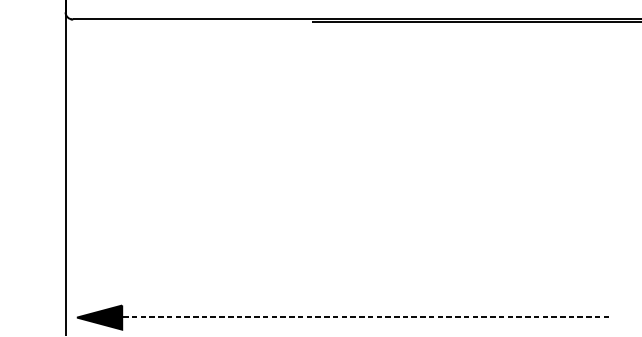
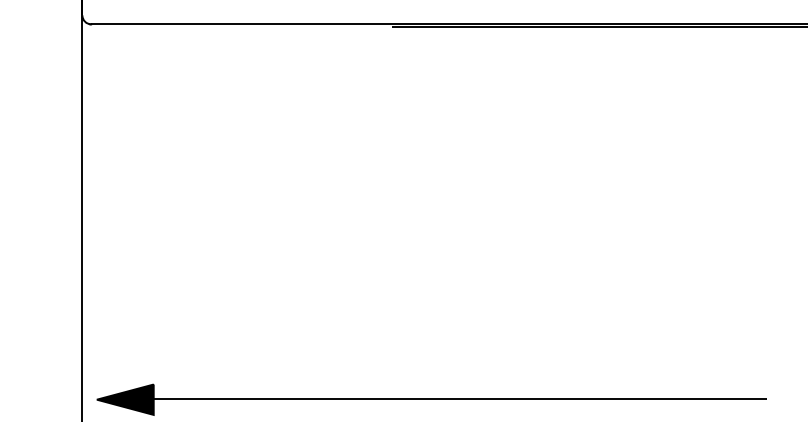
line: (361, 317) -> (455, 399), dashed -> solid

